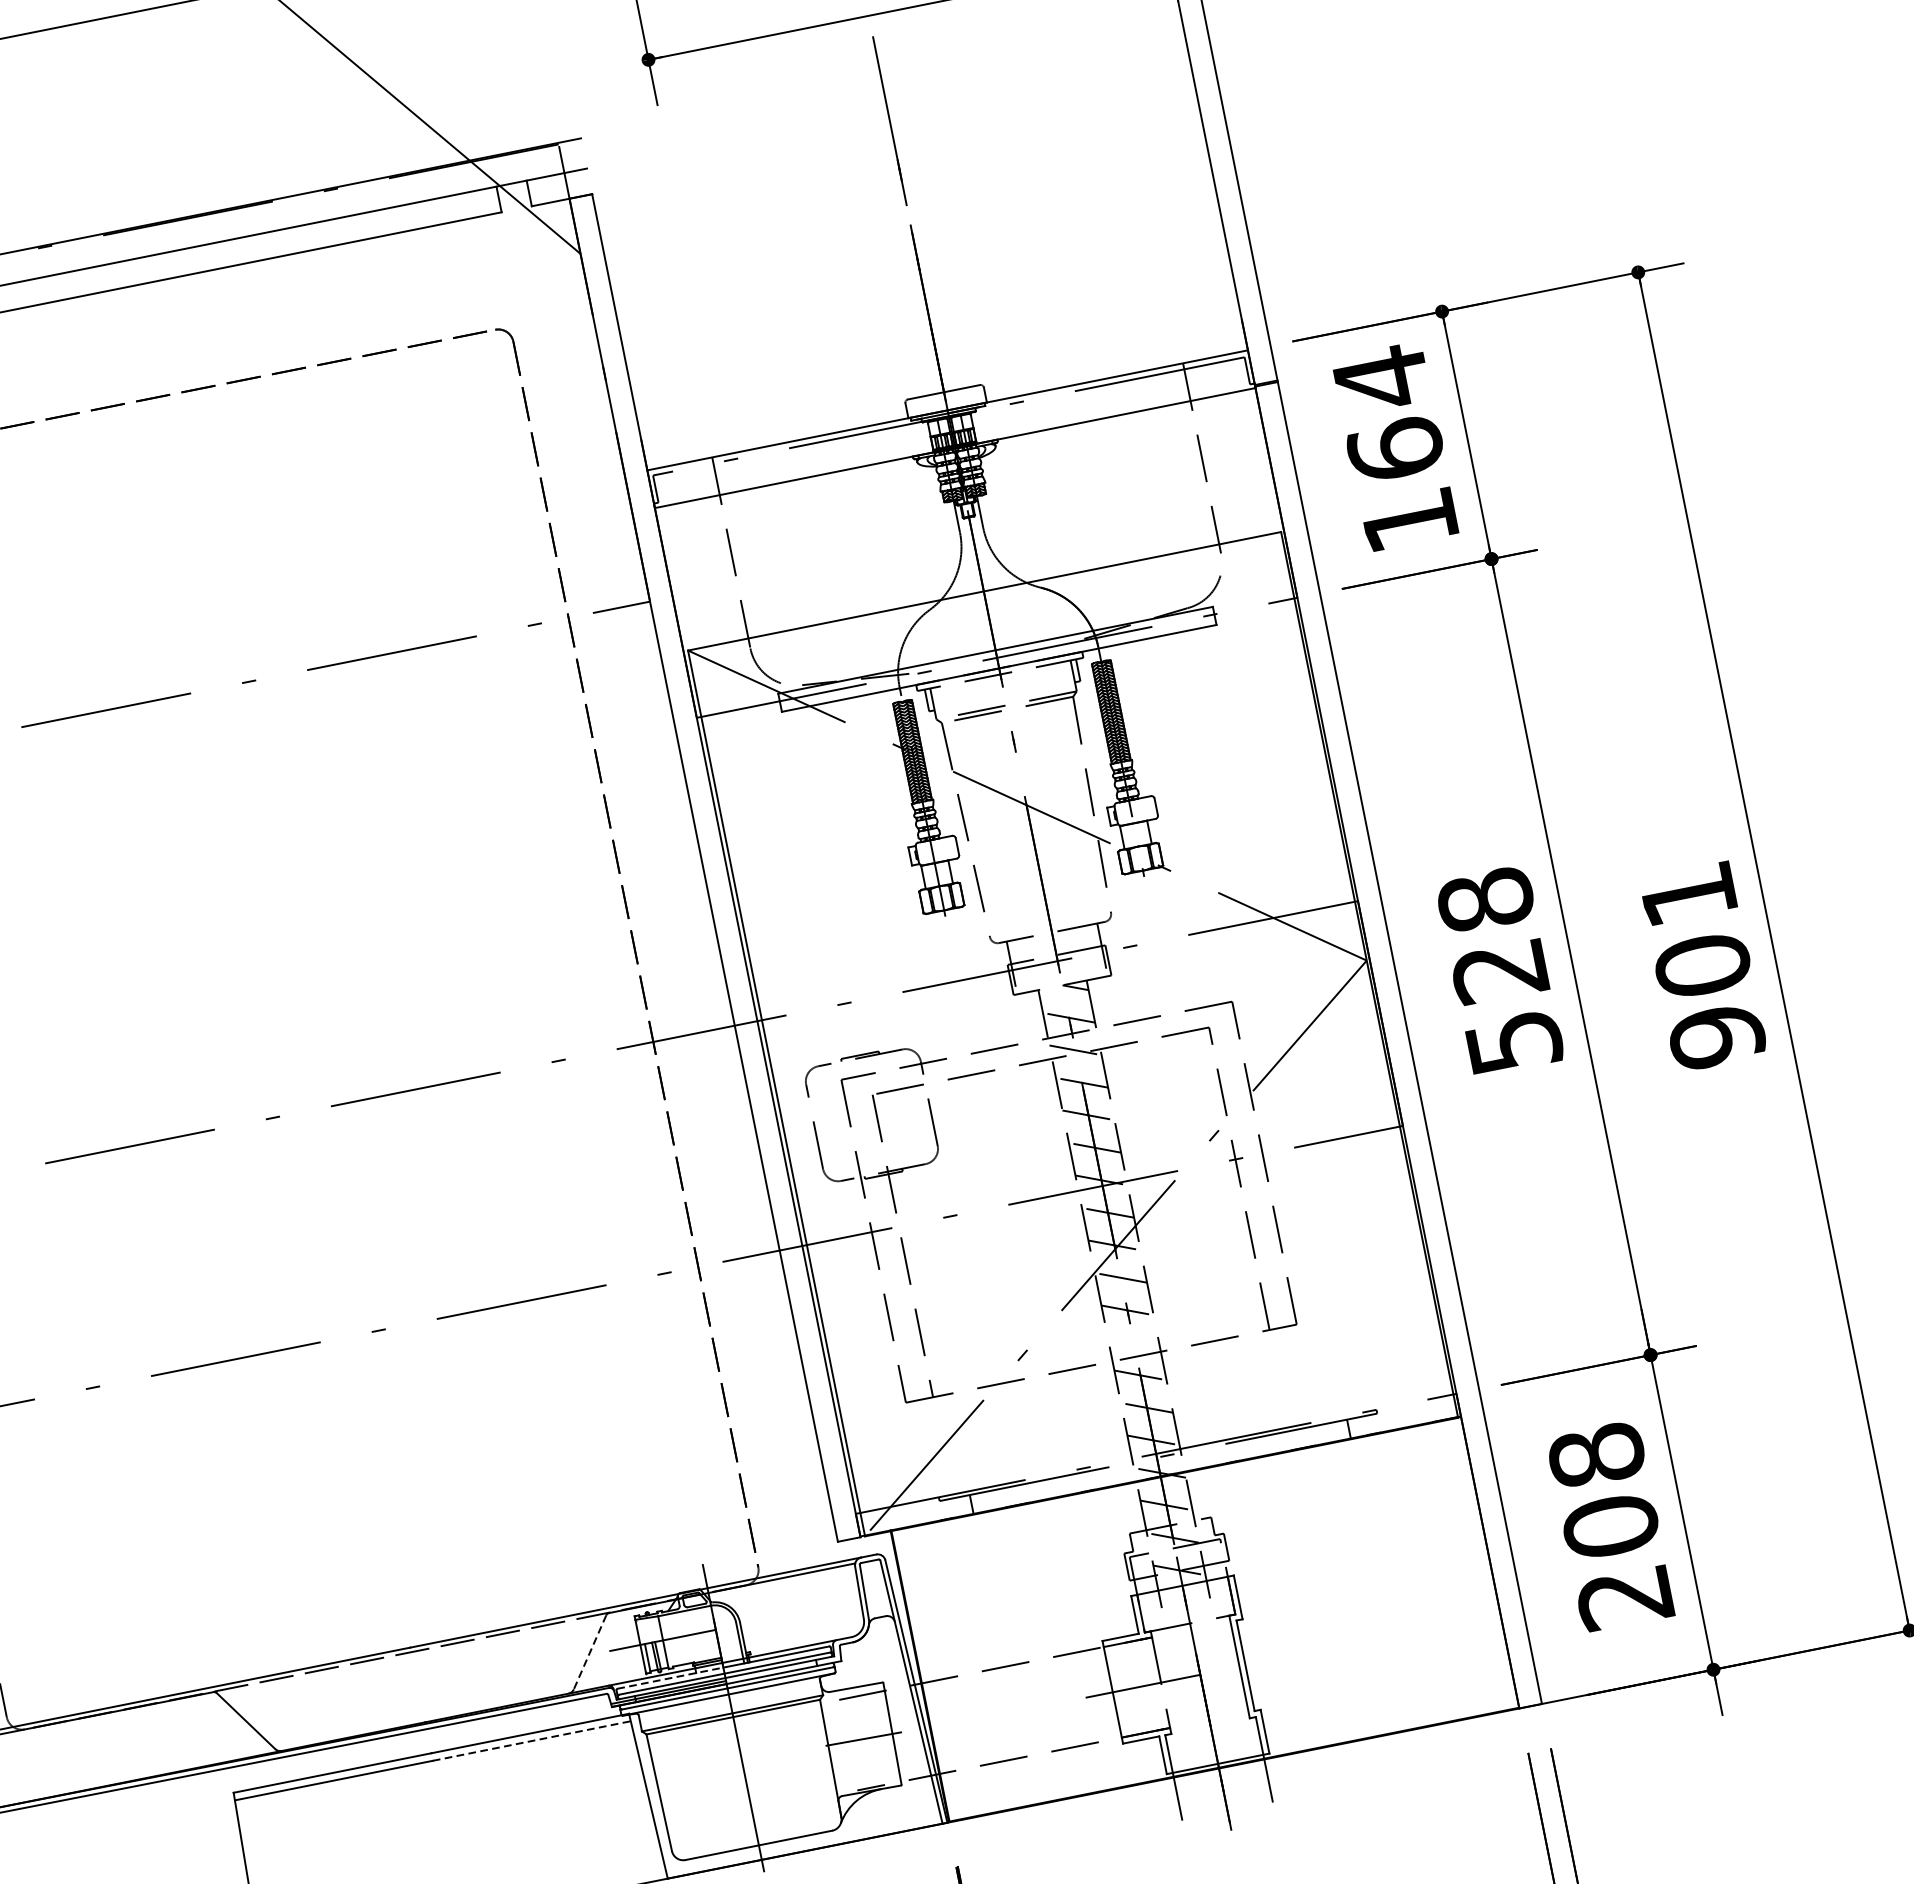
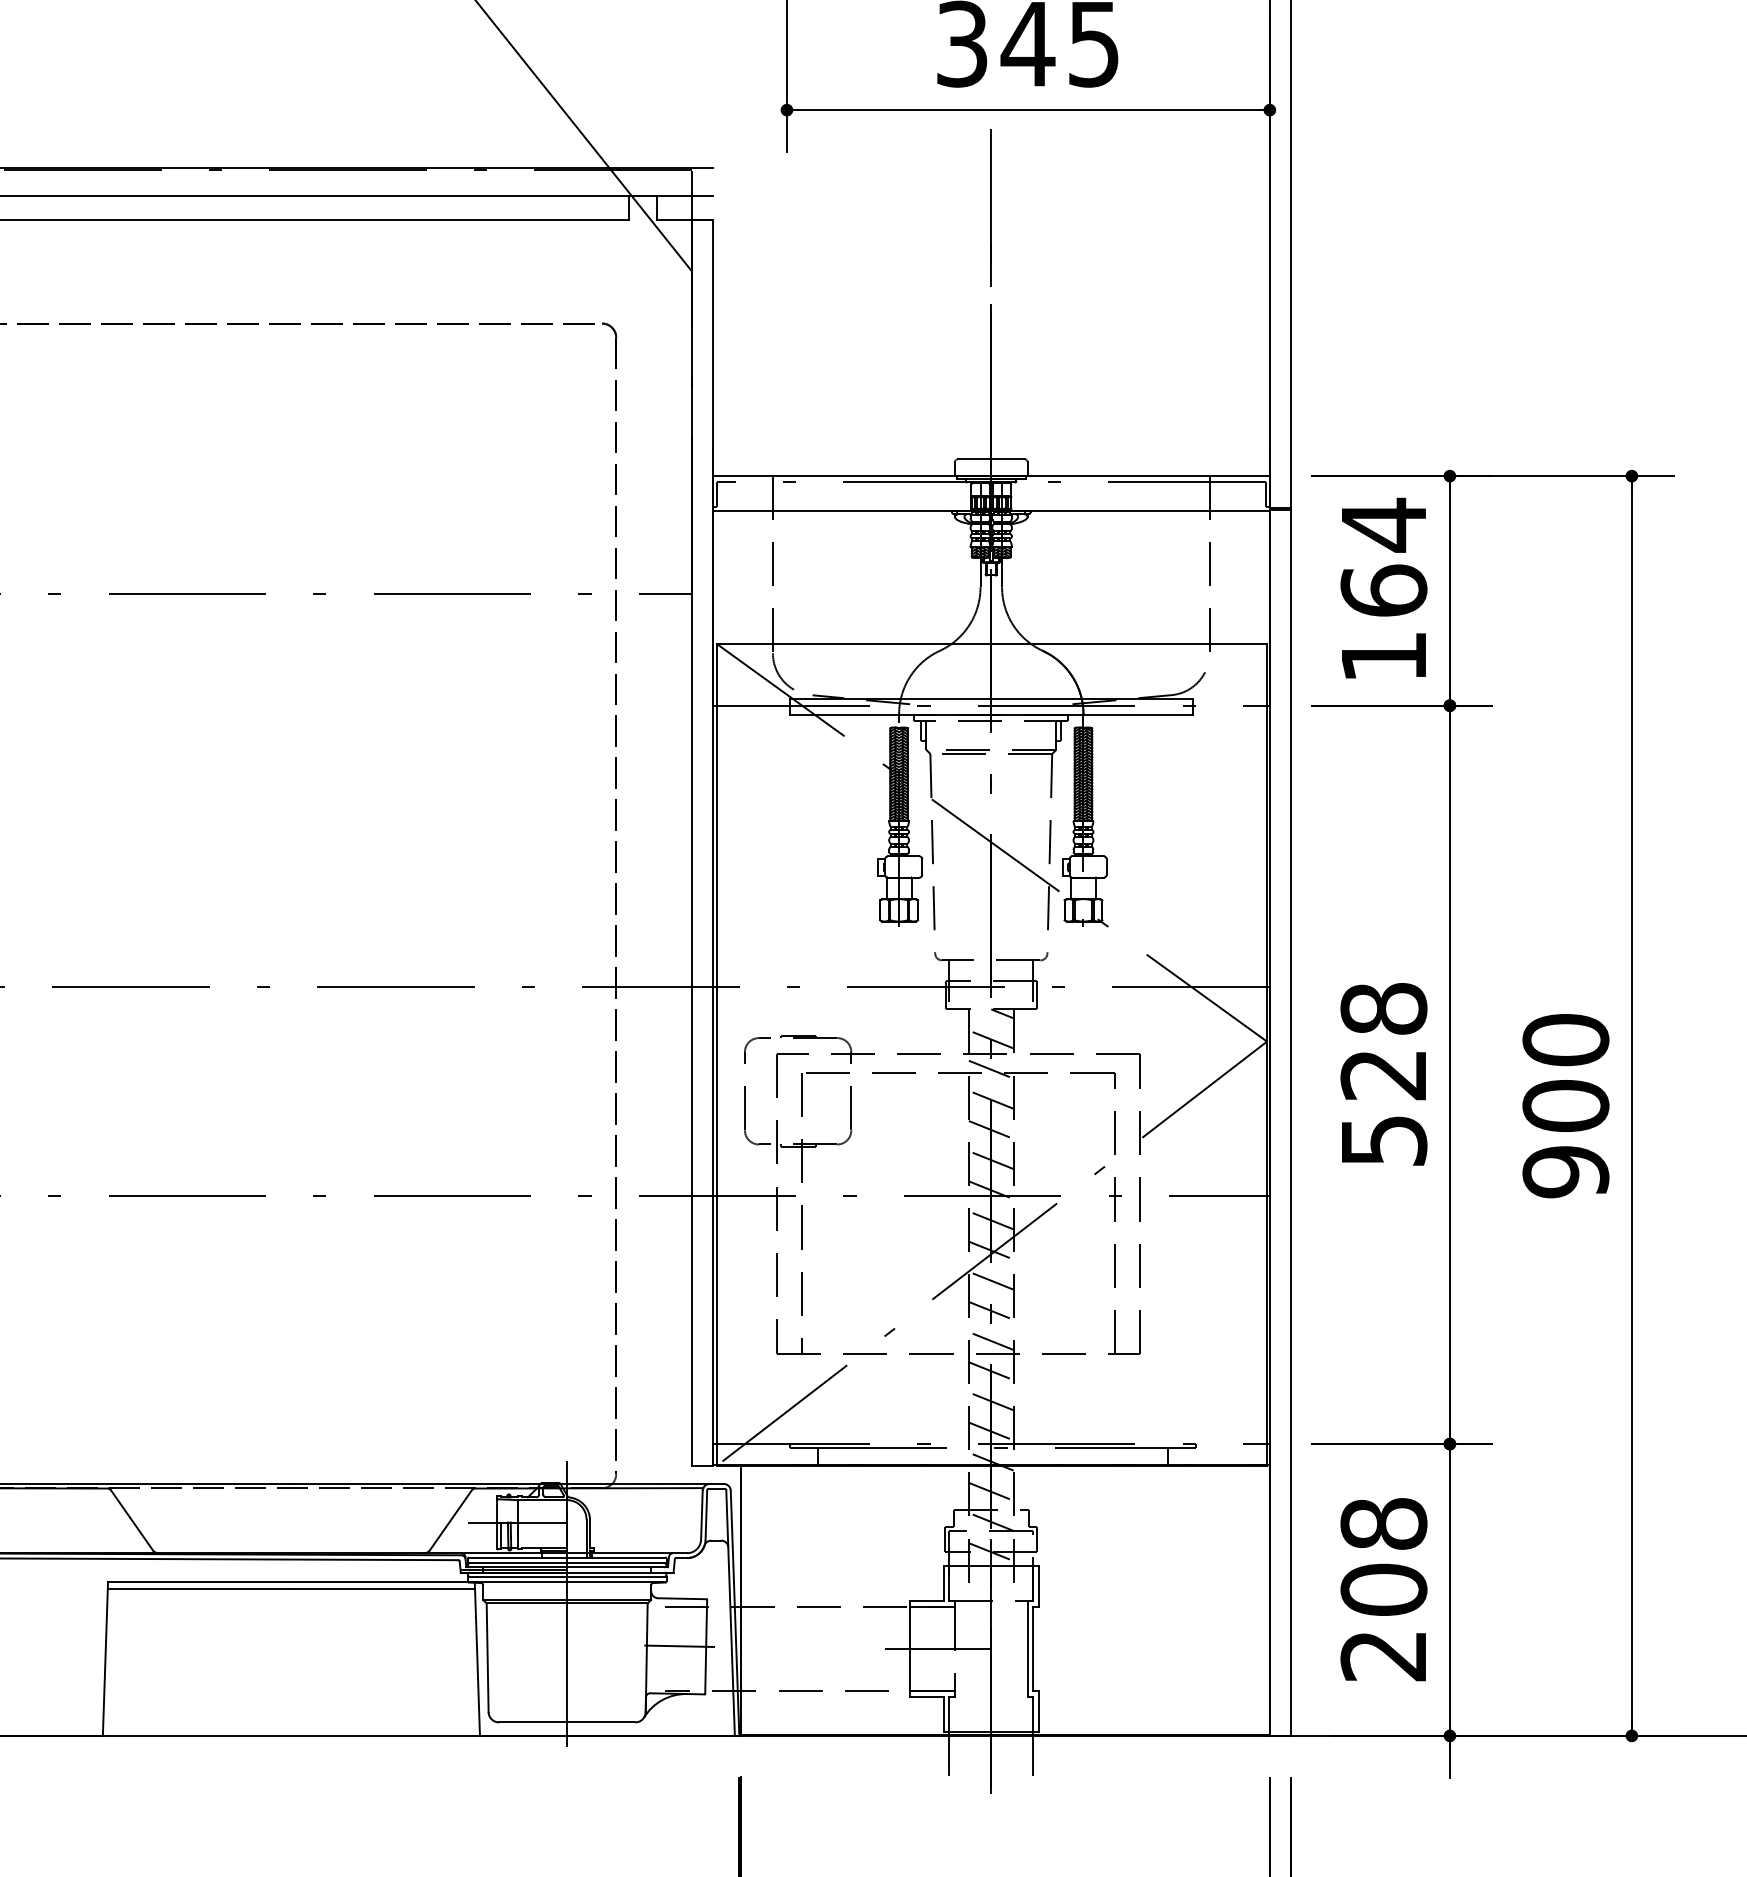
text: (1688, 895) -> (1565, 1040), 901 -> 900
line: (1133, 1343) -> (990, 1341), added
line: (590, 1652) -> (451, 1520), dashed -> solid
line: (670, 1678) -> (518, 1557), dashed -> solid
line: (532, 1740) -> (383, 1588), dashed -> solid

